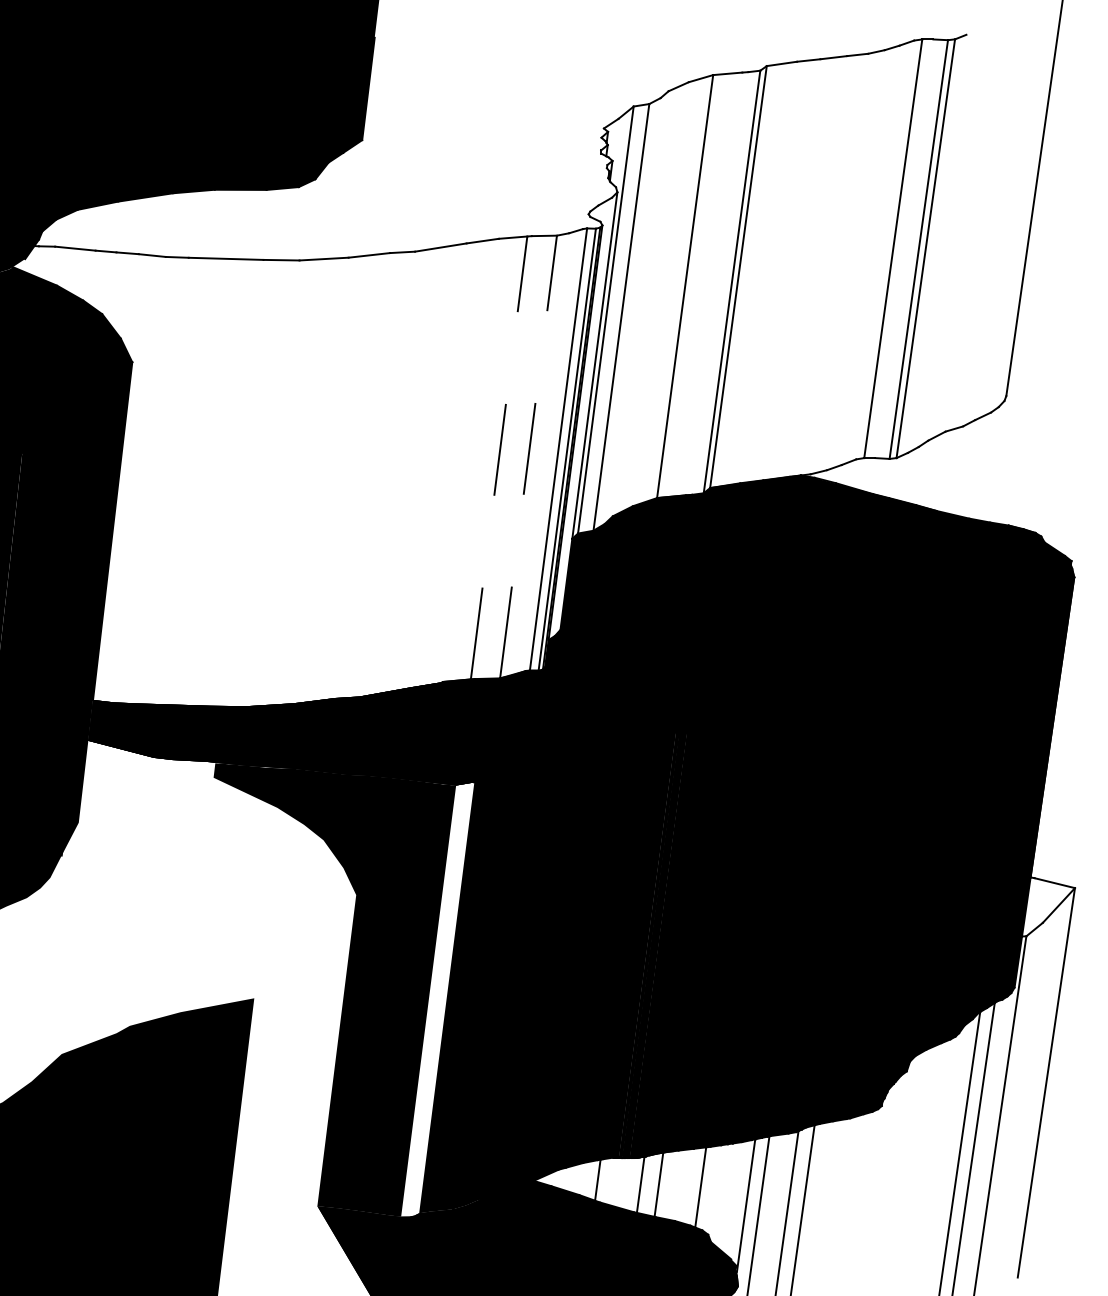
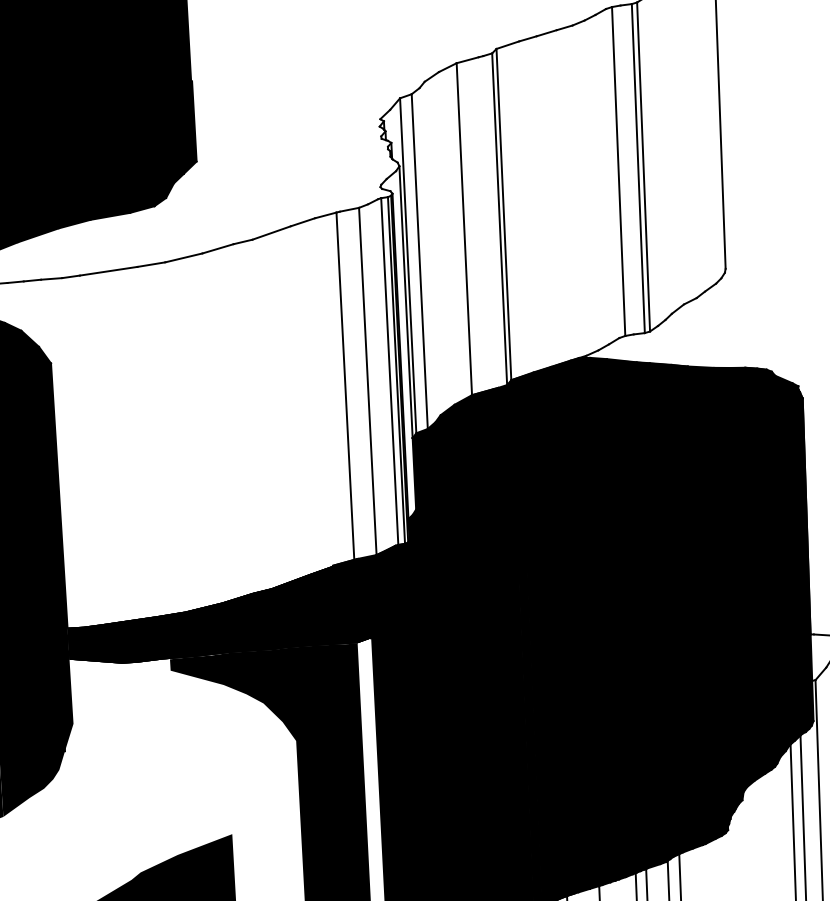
line: (528, 456) -> (367, 381), dashed -> solid
line: (499, 457) -> (345, 385), dashed -> solid

